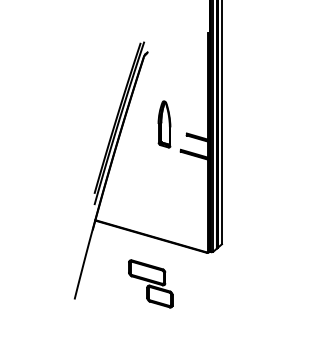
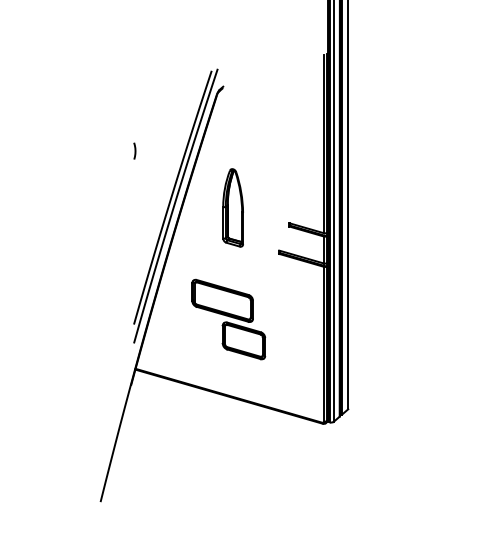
curve: (94, 90) -> (134, 150), added
part: (164, 124) -> (233, 208), moved
part: (150, 283) -> (228, 318), moved

